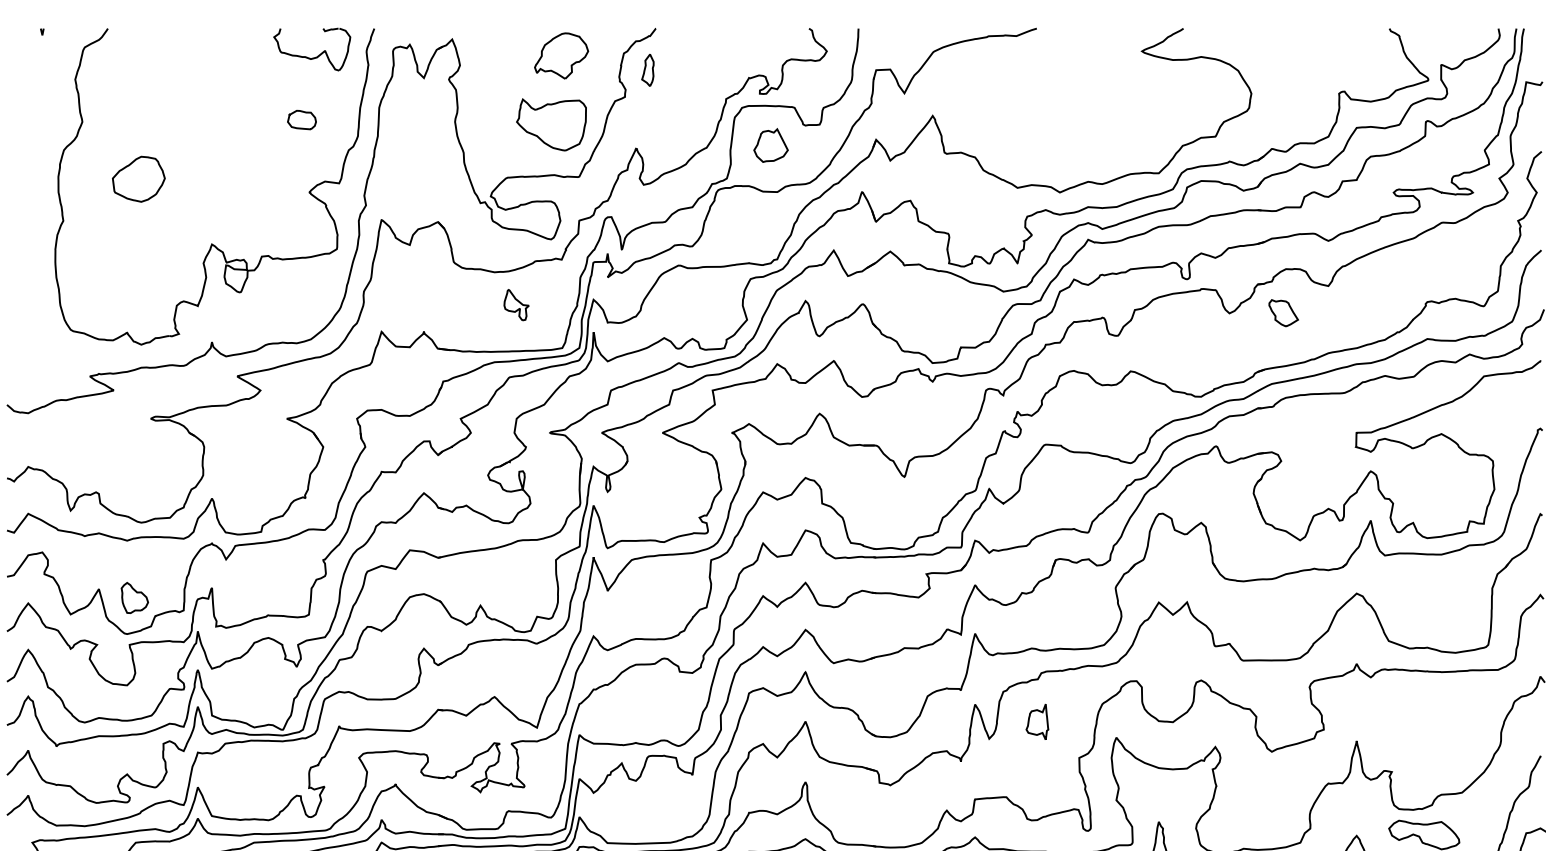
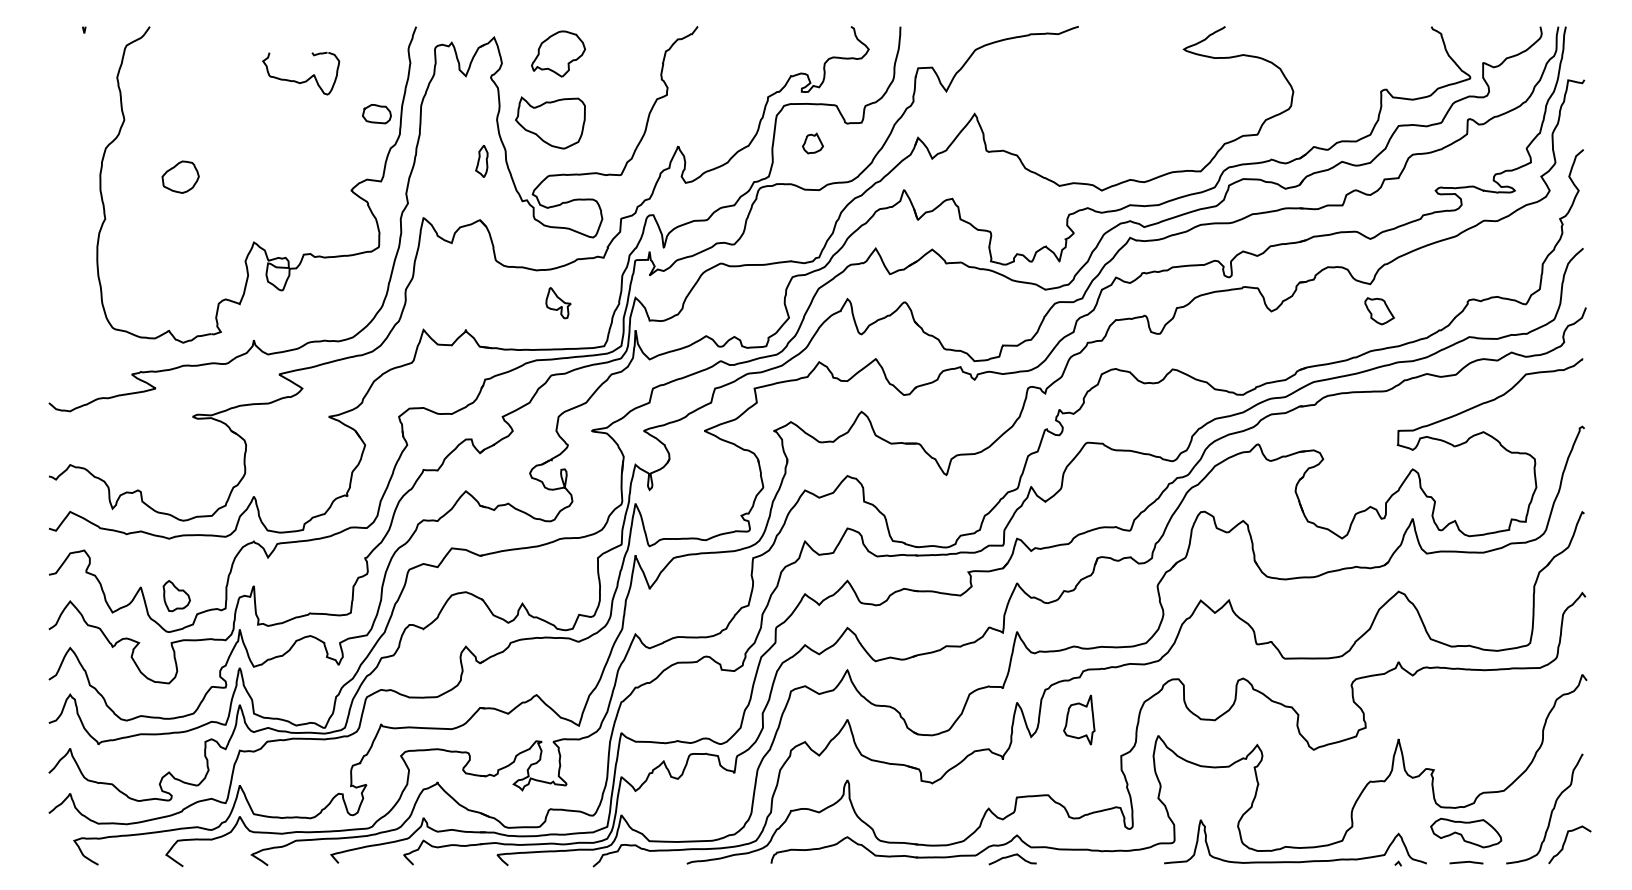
part: (317, 55) -> (306, 79), moved
part: (561, 55) -> (558, 53), moved
part: (647, 70) -> (481, 161), moved
part: (301, 120) -> (376, 114), moved
part: (551, 124) -> (550, 122), moved
part: (770, 145) -> (812, 143), size x0.6
part: (138, 178) -> (180, 176), size x0.7
part: (1283, 313) -> (1379, 311), moved
part: (1037, 721) -> (1079, 719), size x1.4

